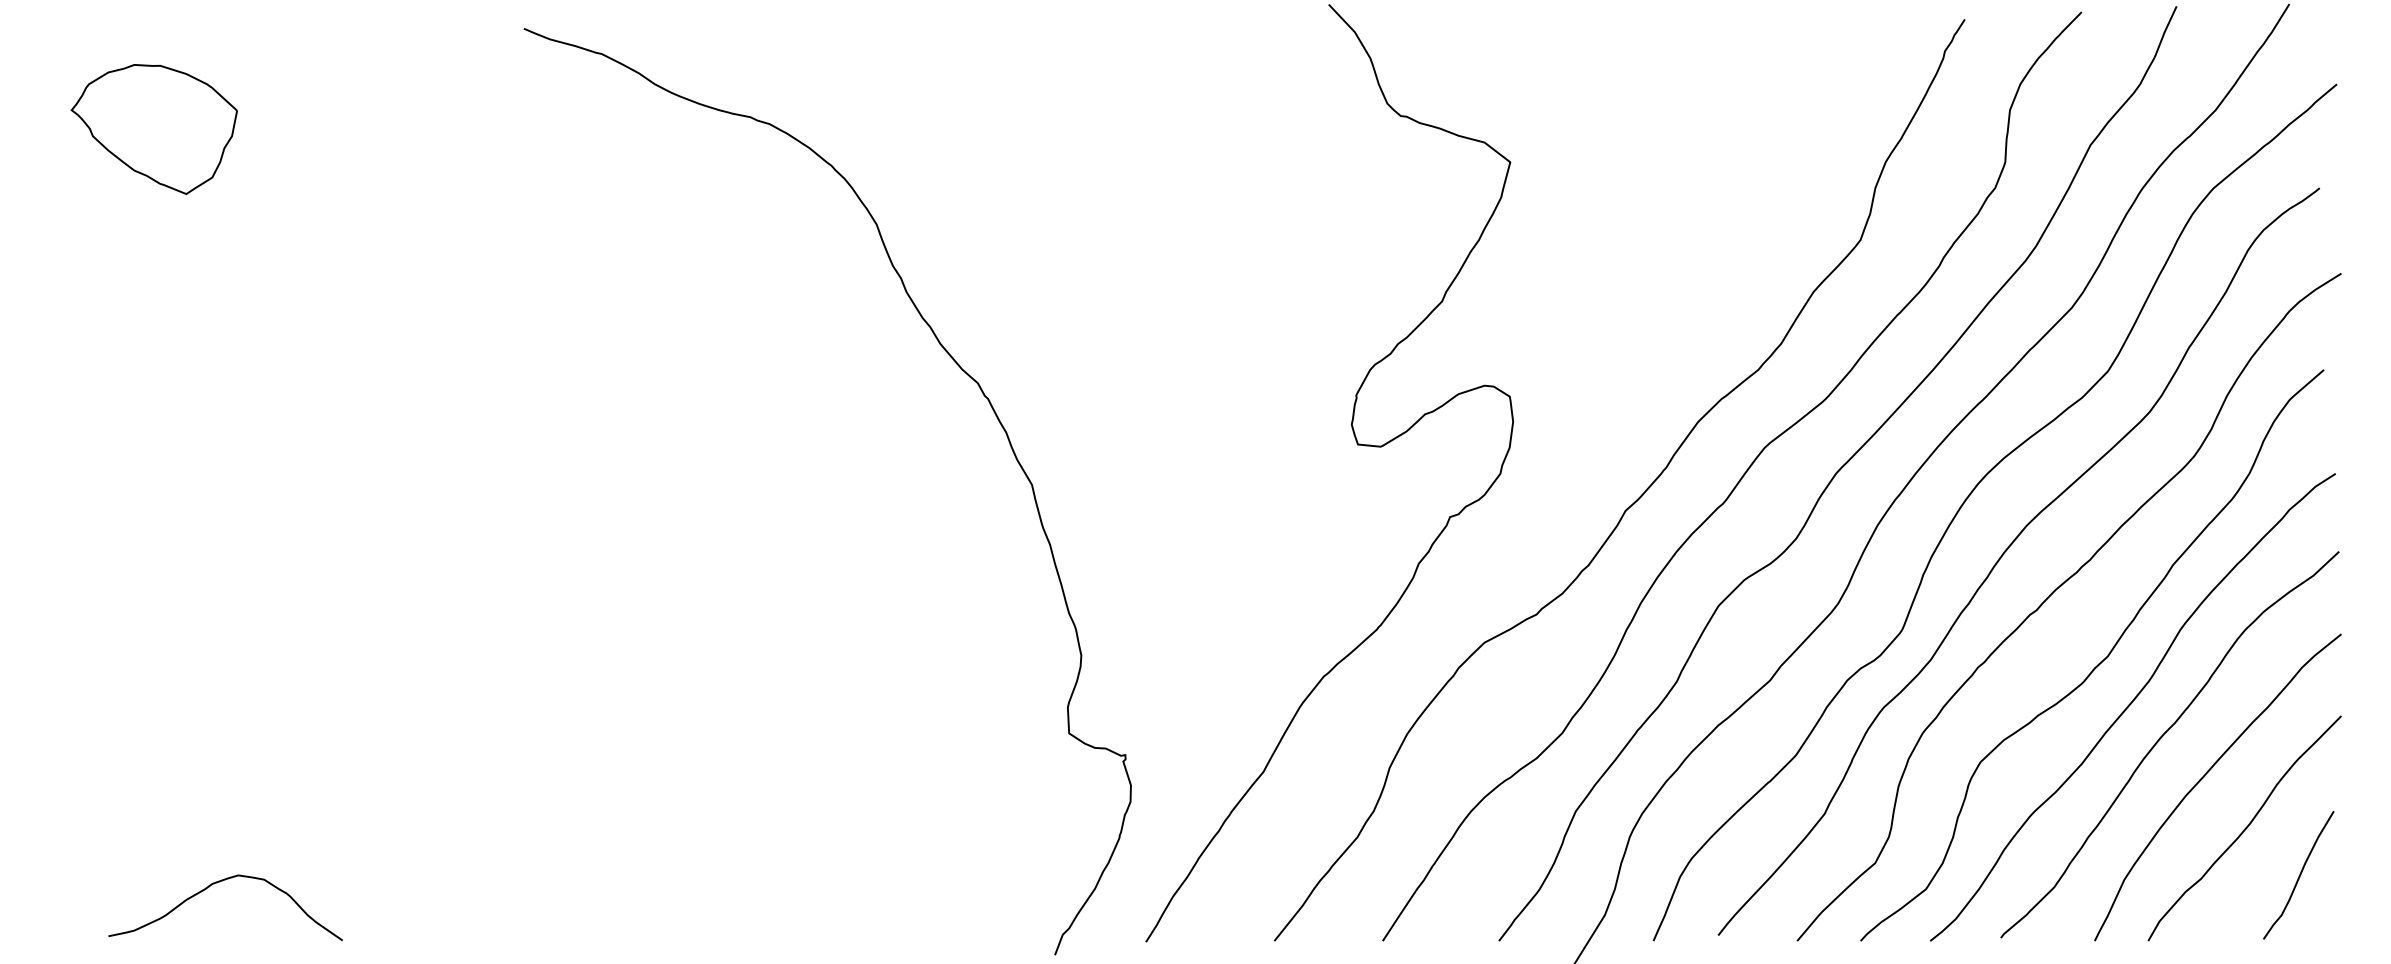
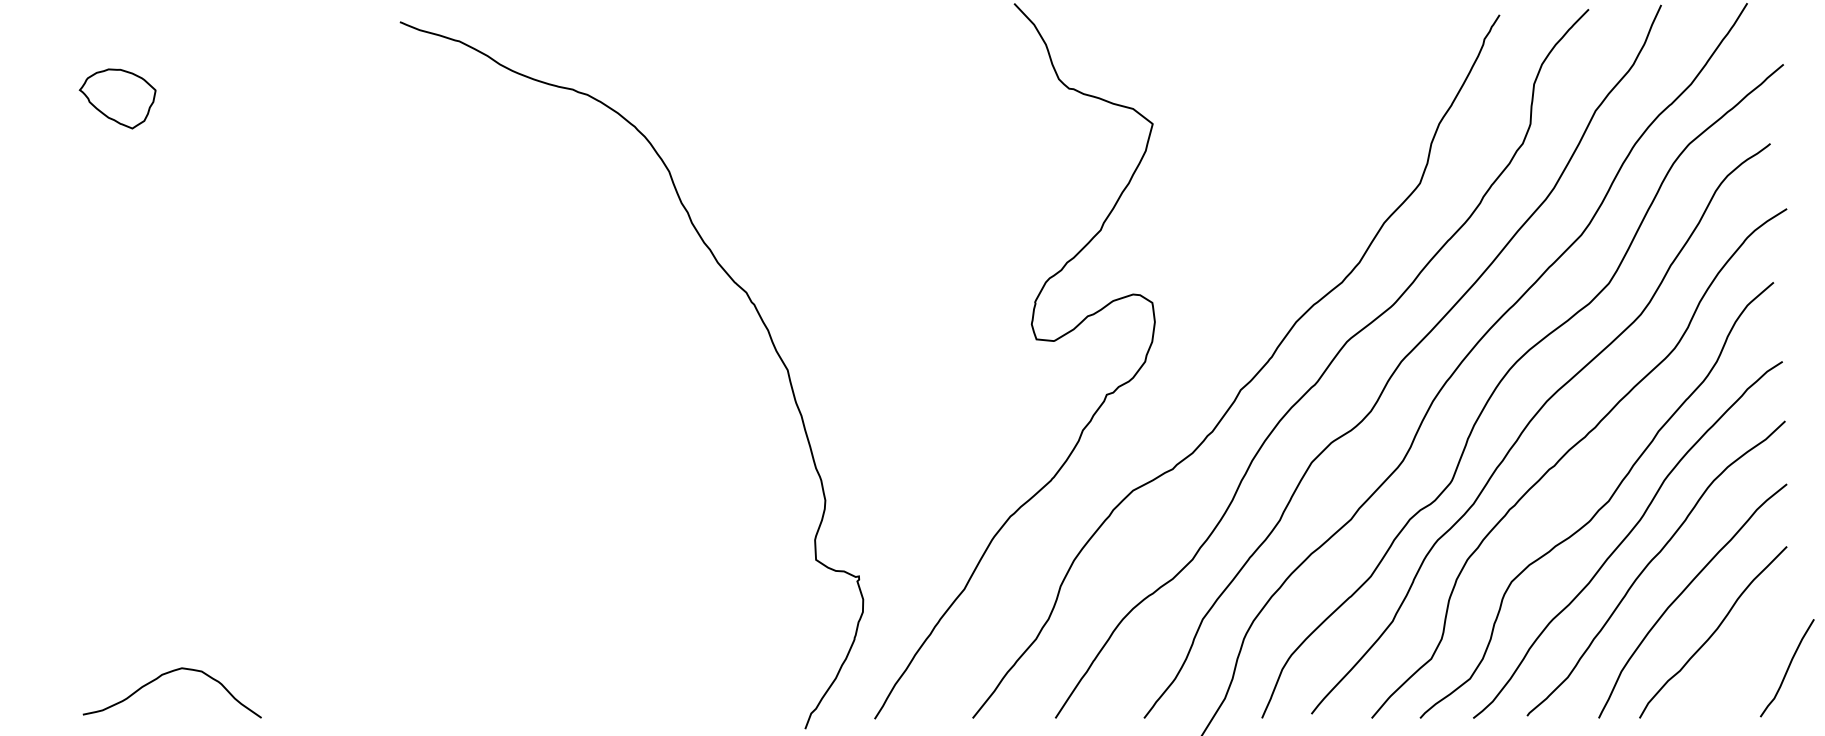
part: (153, 129) -> (117, 98), size x0.6
curve: (2299, 875) -> (1787, 668), moved

